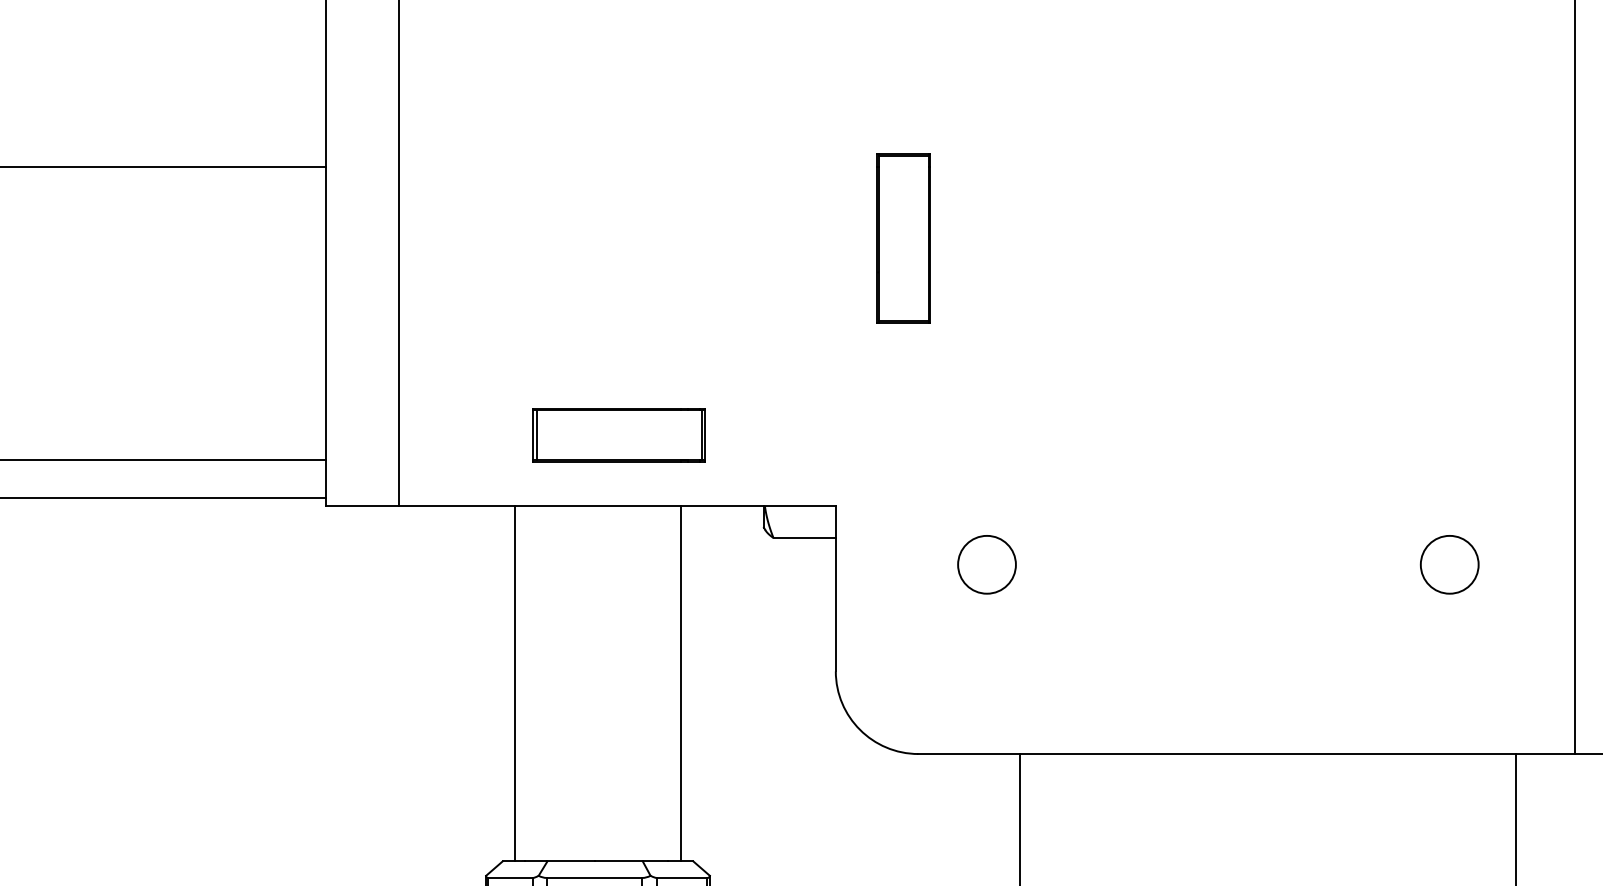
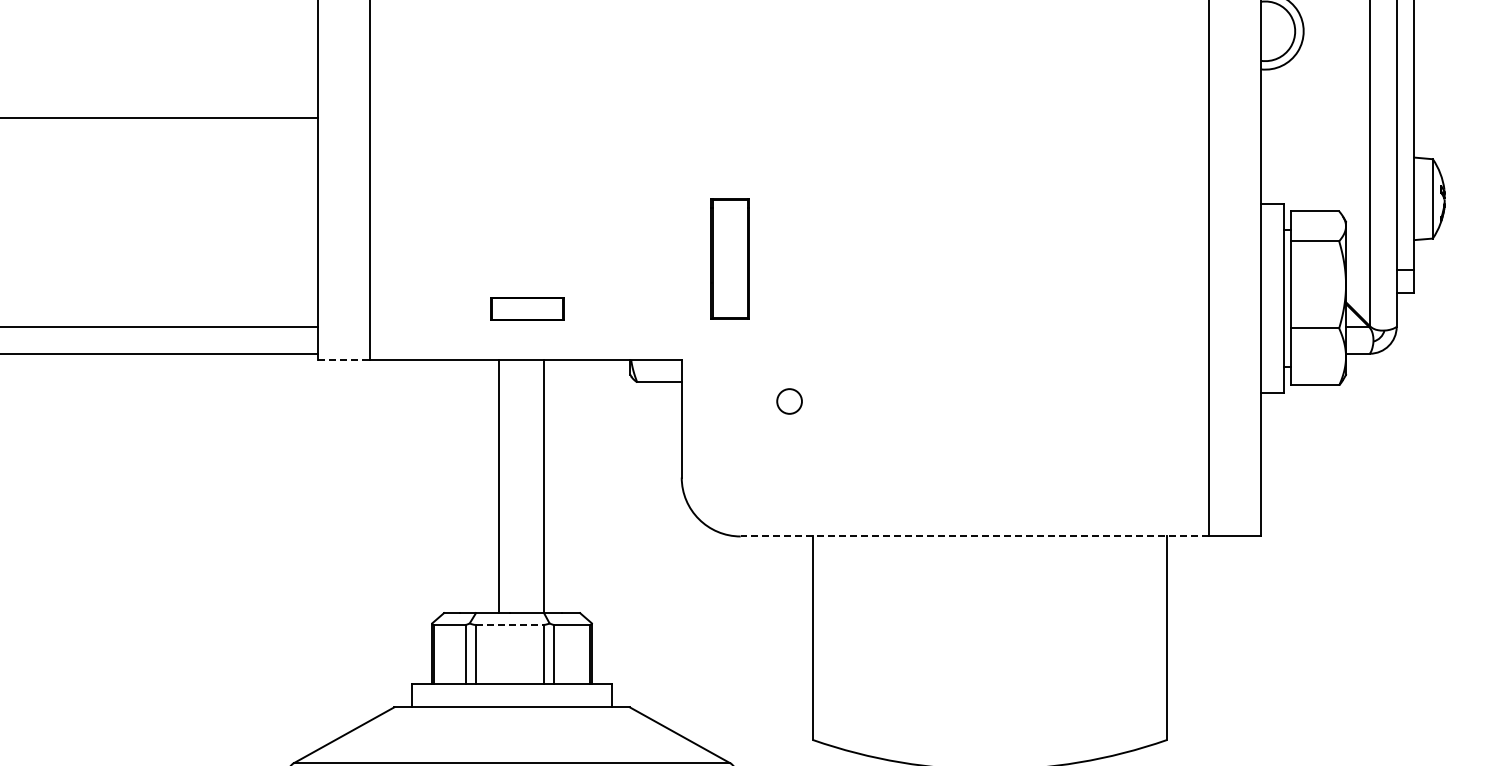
part: (902, 238) -> (729, 258), moved
part: (619, 434) -> (527, 308), size x0.6
line: (363, 505) -> (344, 359), solid -> dashed
circle: (986, 564) -> (789, 401), size x0.6
circle: (1449, 564) -> (1119, 401), removed
line: (515, 683) -> (499, 486), moved
line: (681, 683) -> (544, 486), moved
line: (1246, 754) -> (974, 536), solid -> dashed
line: (595, 877) -> (510, 624), solid -> dashed

